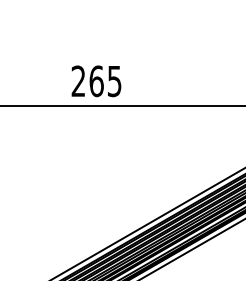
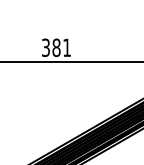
text: (96, 80) -> (56, 47), 265 -> 381

